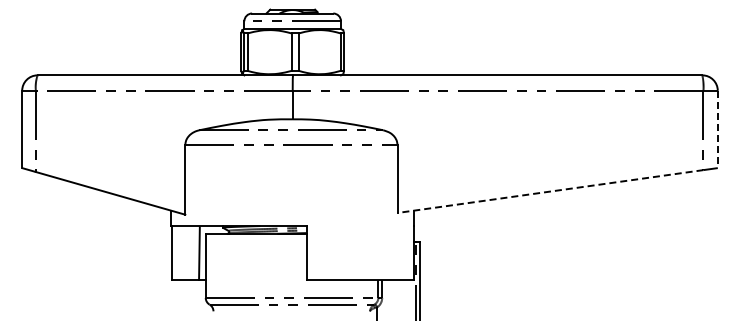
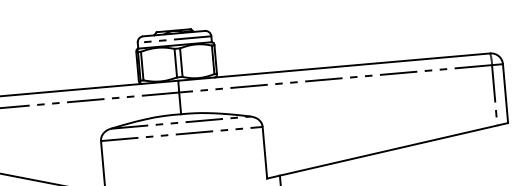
line: (717, 129) -> (505, 93), dashed -> solid
line: (549, 191) -> (381, 152), dashed -> solid

